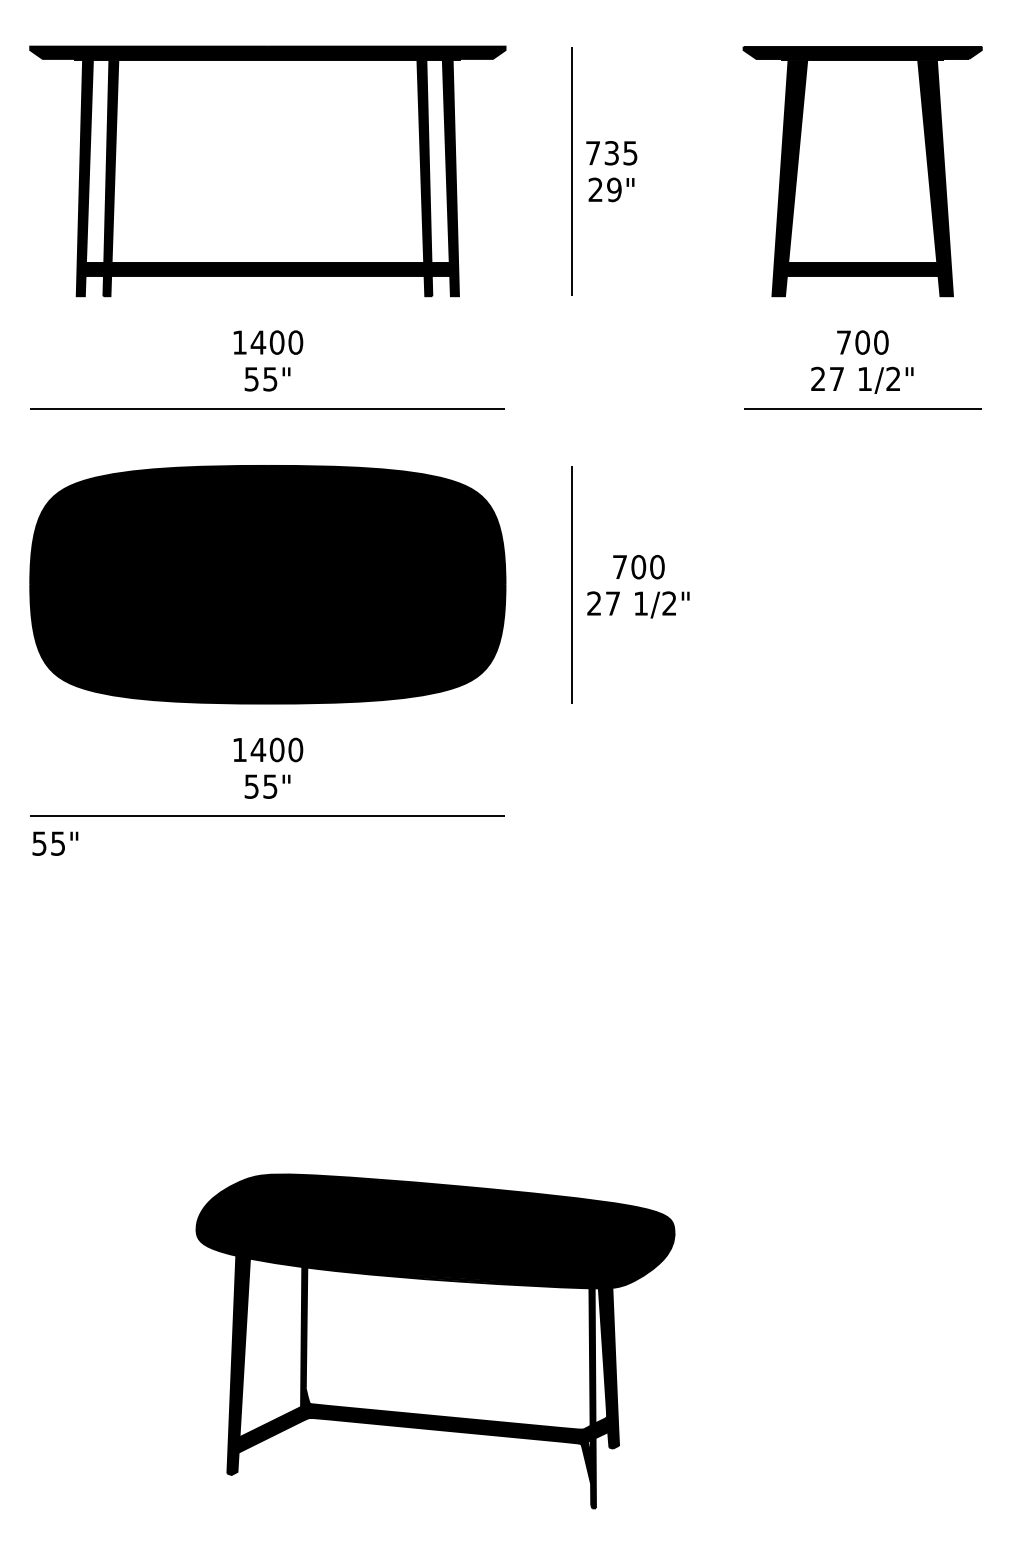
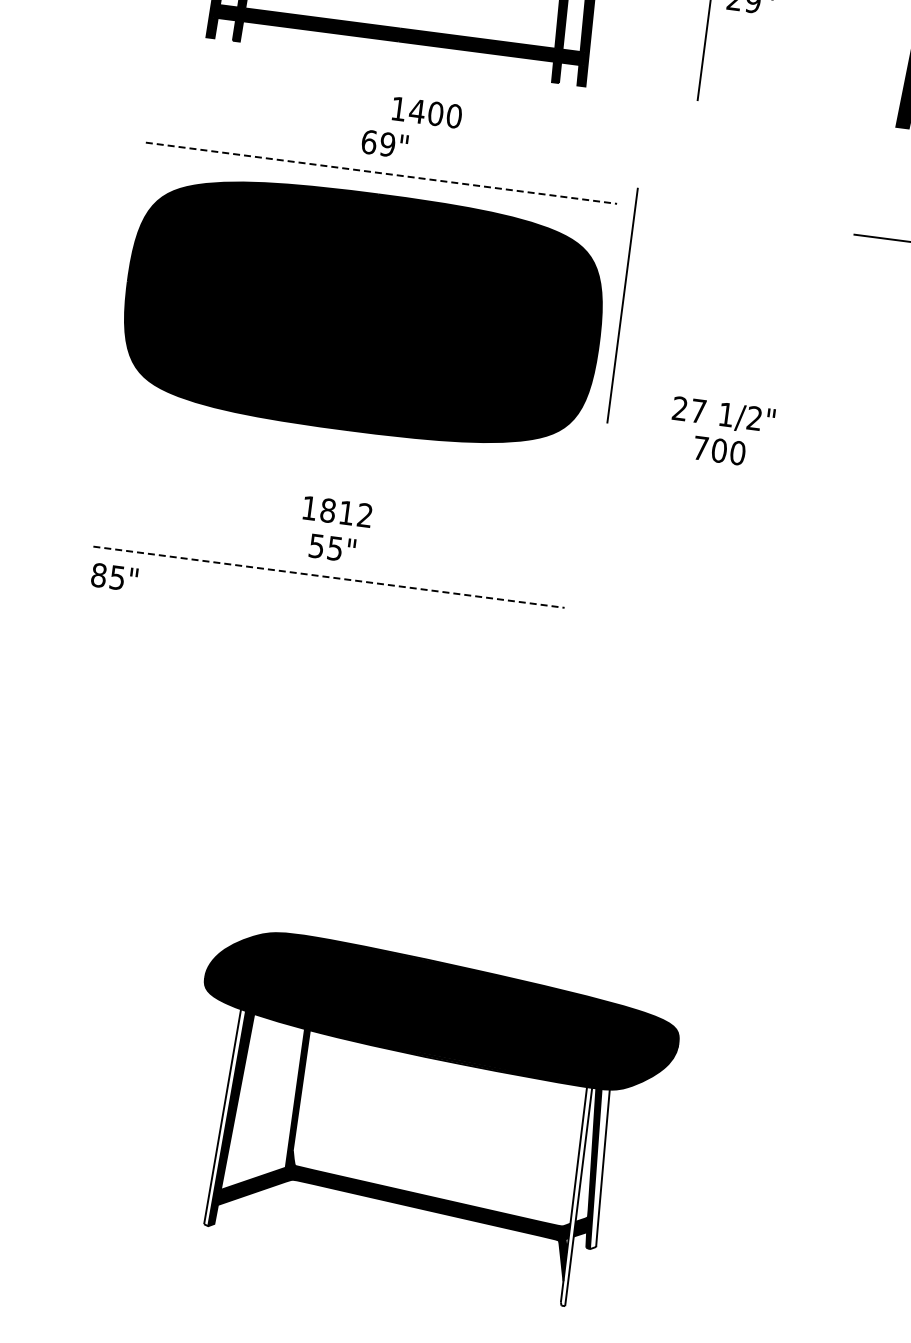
text: (268, 342) -> (427, 112), moved
text: (260, 379) -> (377, 143), 55" -> 69"
line: (267, 408) -> (381, 173), solid -> dashed
text: (638, 567) -> (719, 451), moved
part: (267, 584) -> (363, 312), moved
line: (571, 584) -> (622, 305), moved
text: (276, 749) -> (346, 512), 1400 -> 1812
line: (267, 815) -> (328, 576), solid -> dashed
text: (39, 843) -> (98, 575), 55" -> 85"
fill: (234, 1364) -> (225, 1116), removed
fill: (611, 1367) -> (598, 1168), removed
fill: (592, 1398) -> (575, 1196), removed

